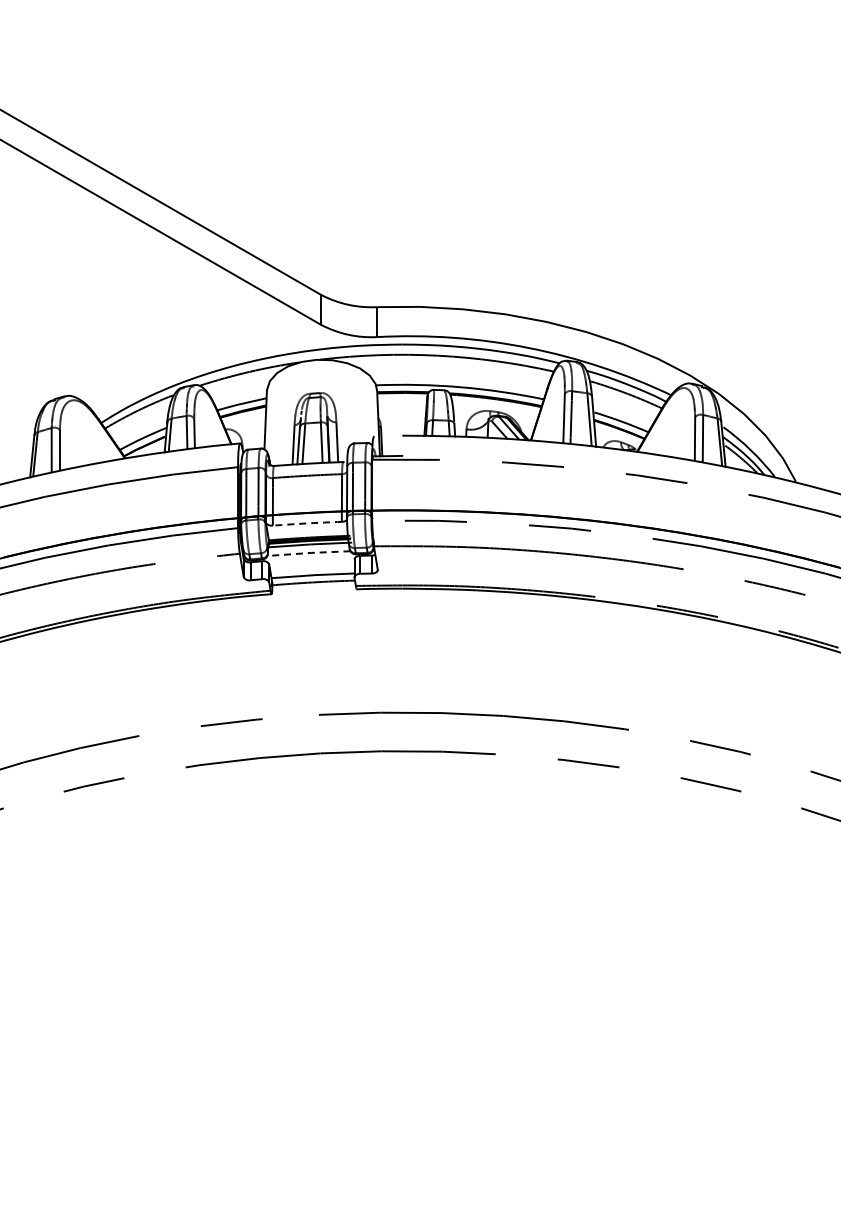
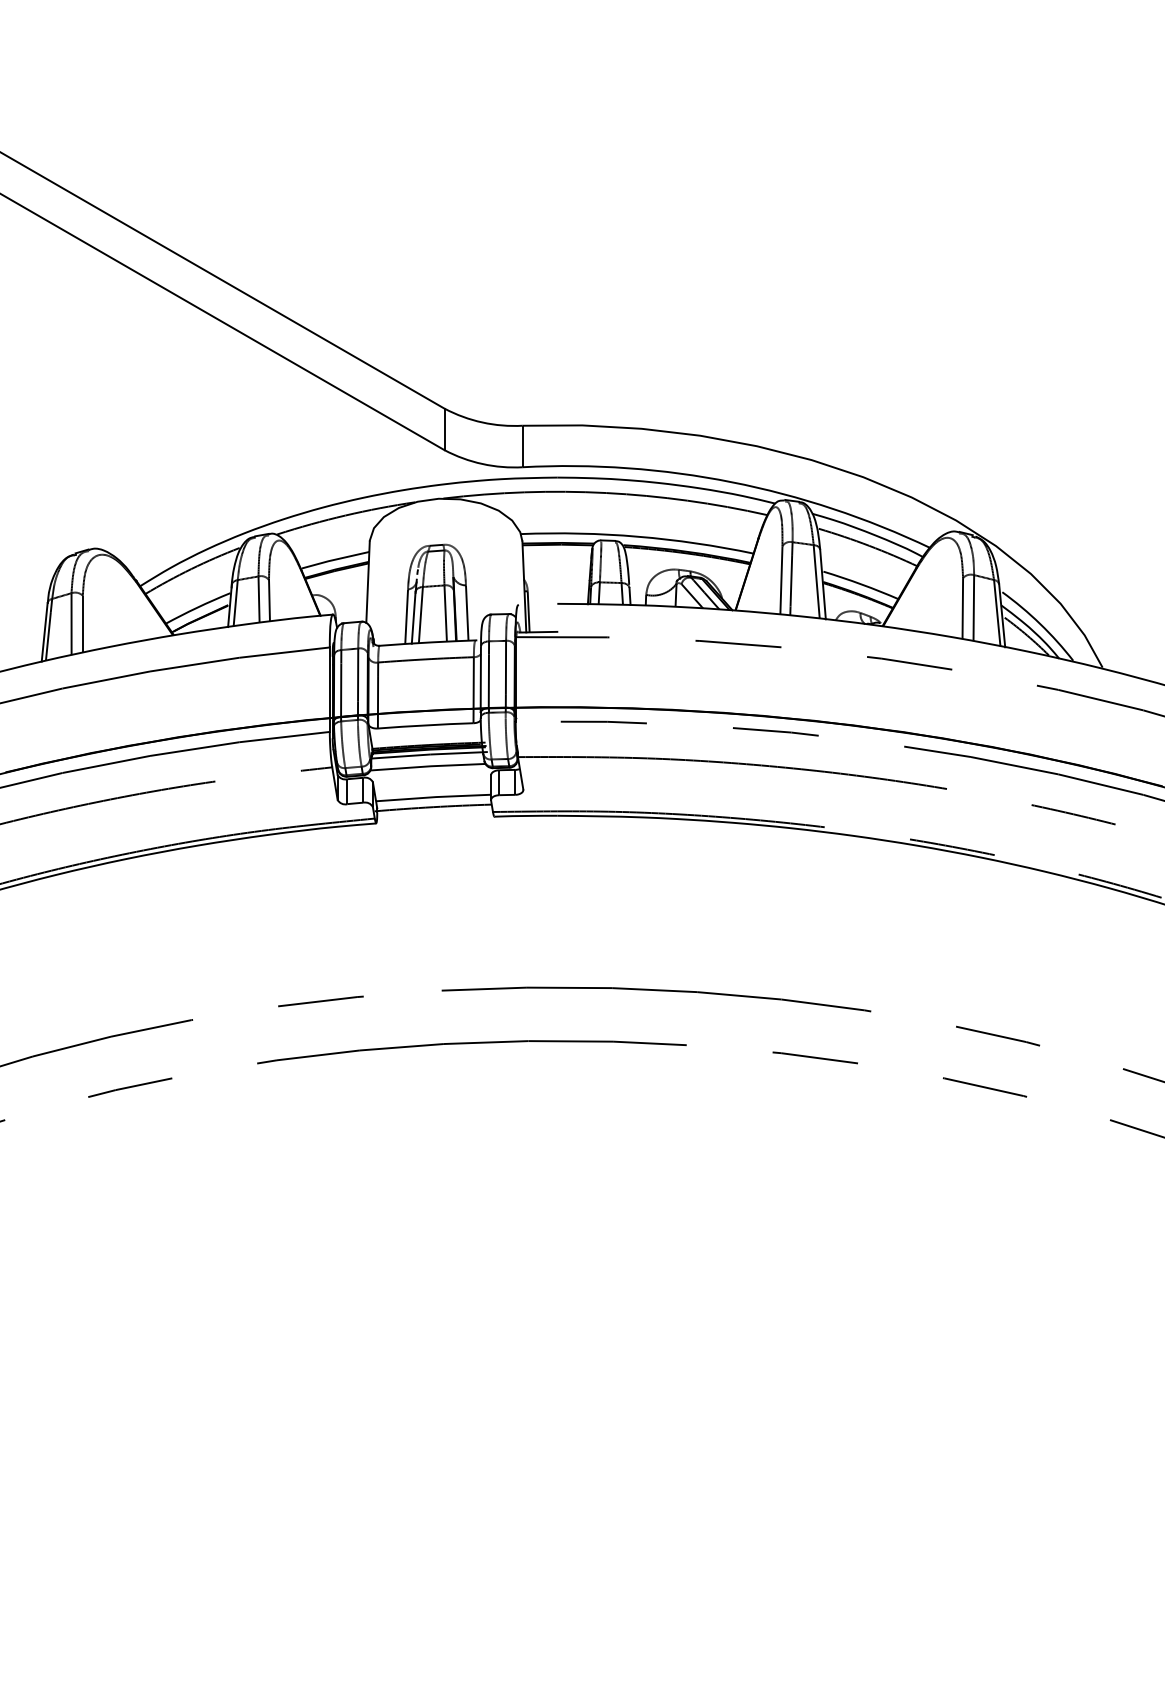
arc: (307, 523) -> (425, 725), dashed -> solid
line: (309, 553) -> (428, 767), dashed -> solid

